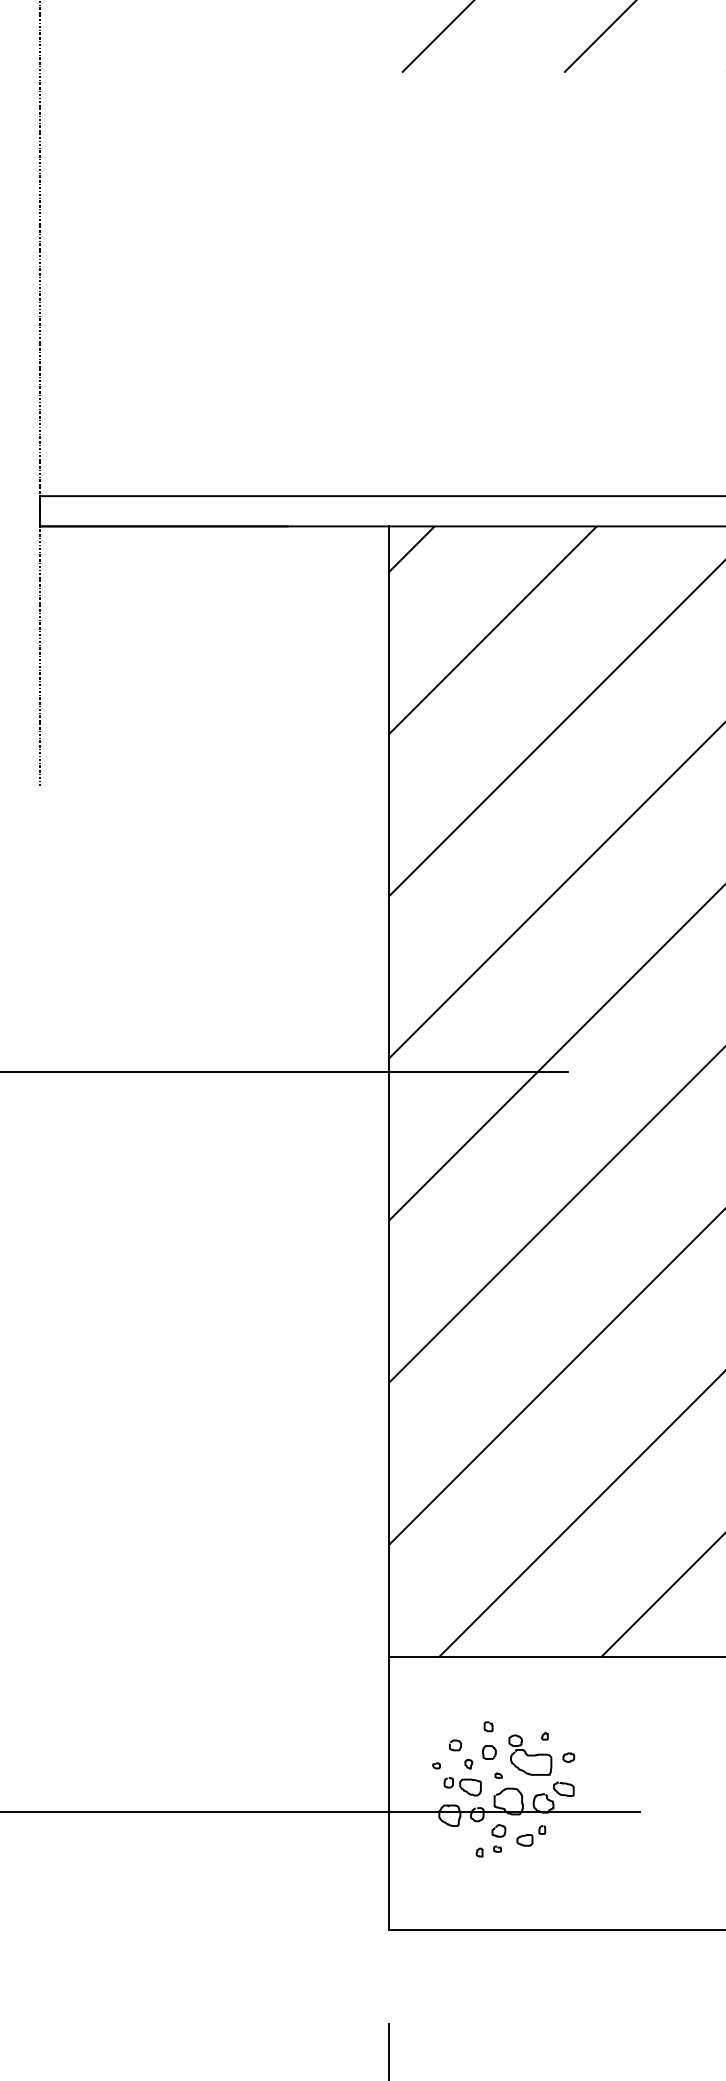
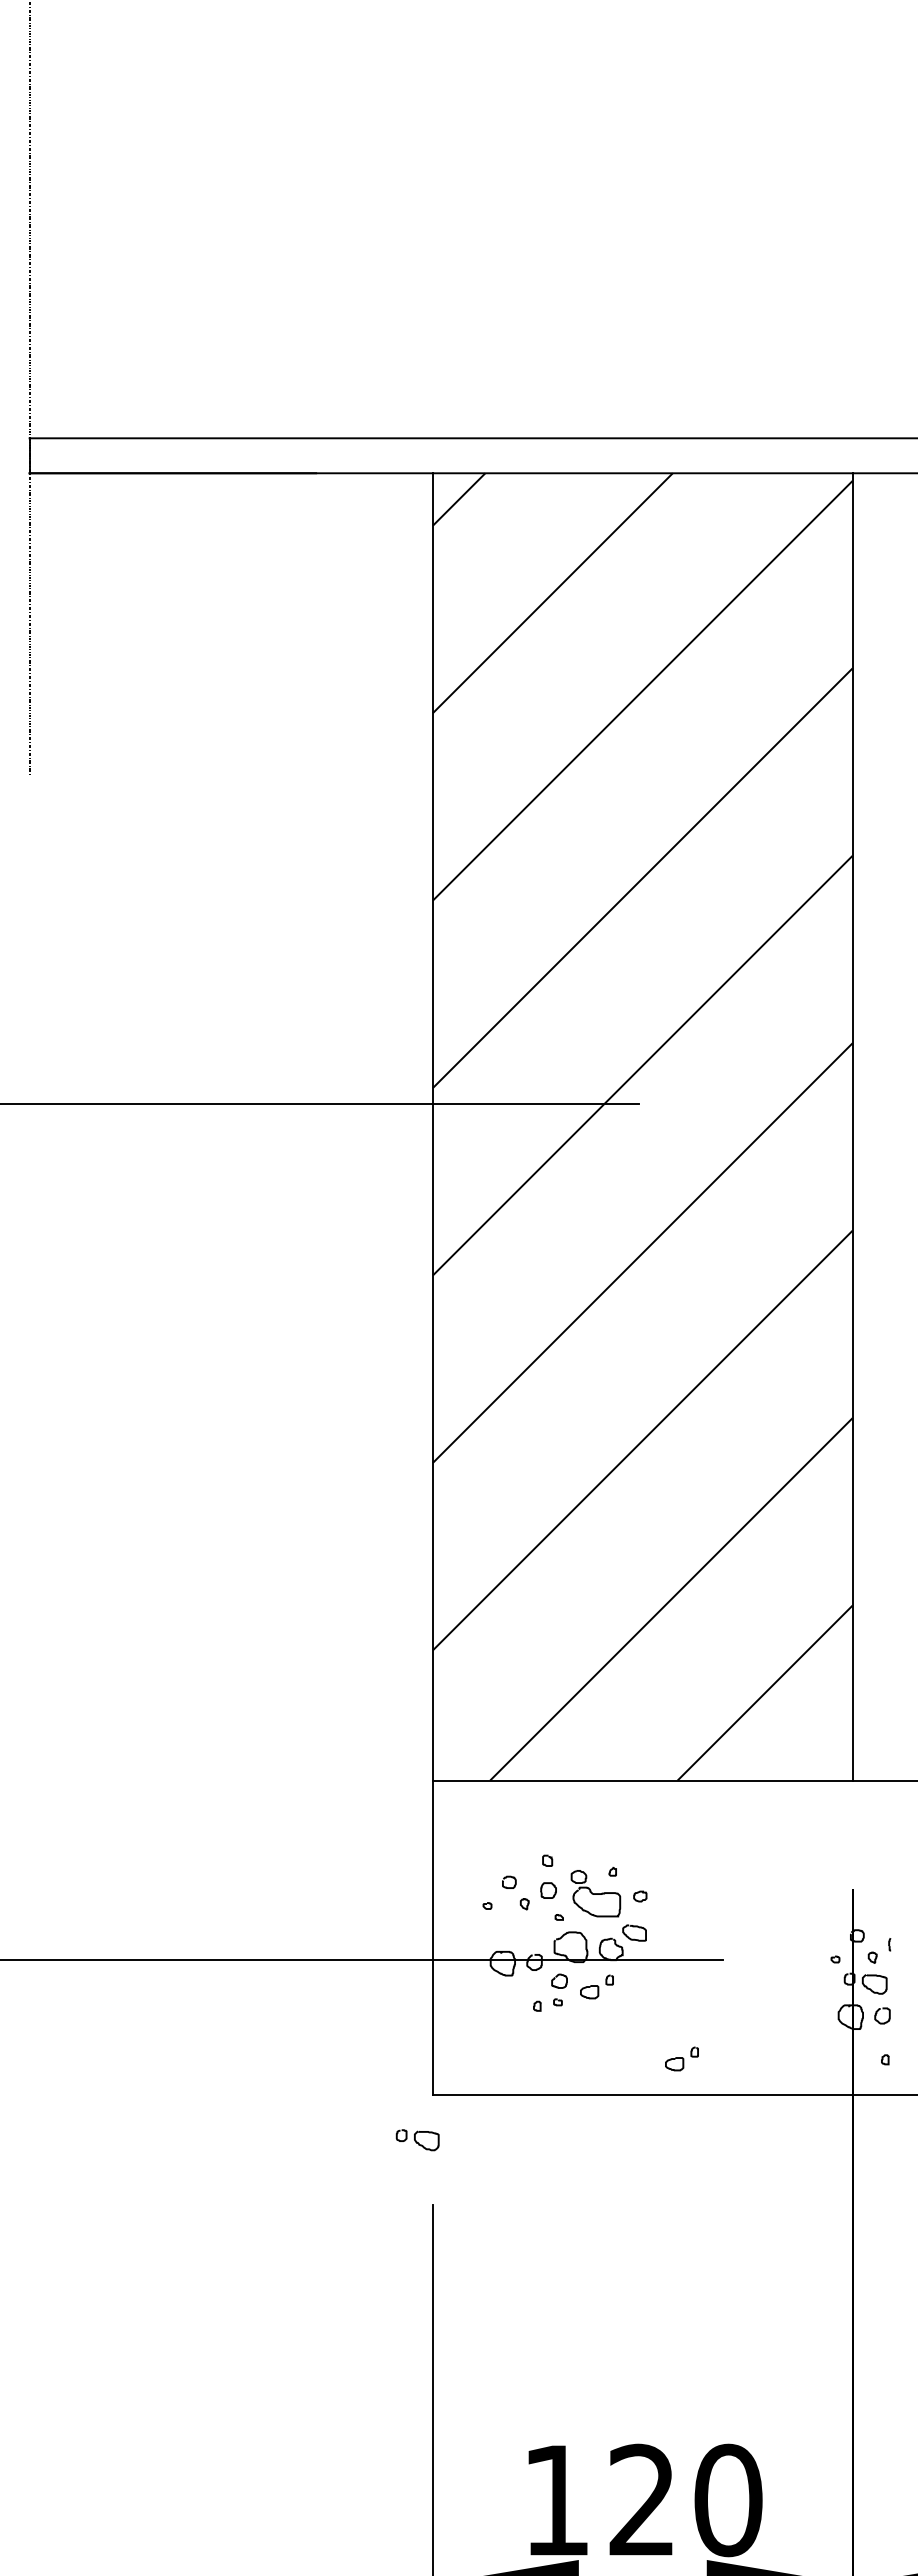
part: (462, 1787) -> (417, 2140), moved
part: (604, 1897) -> (681, 2058), added

